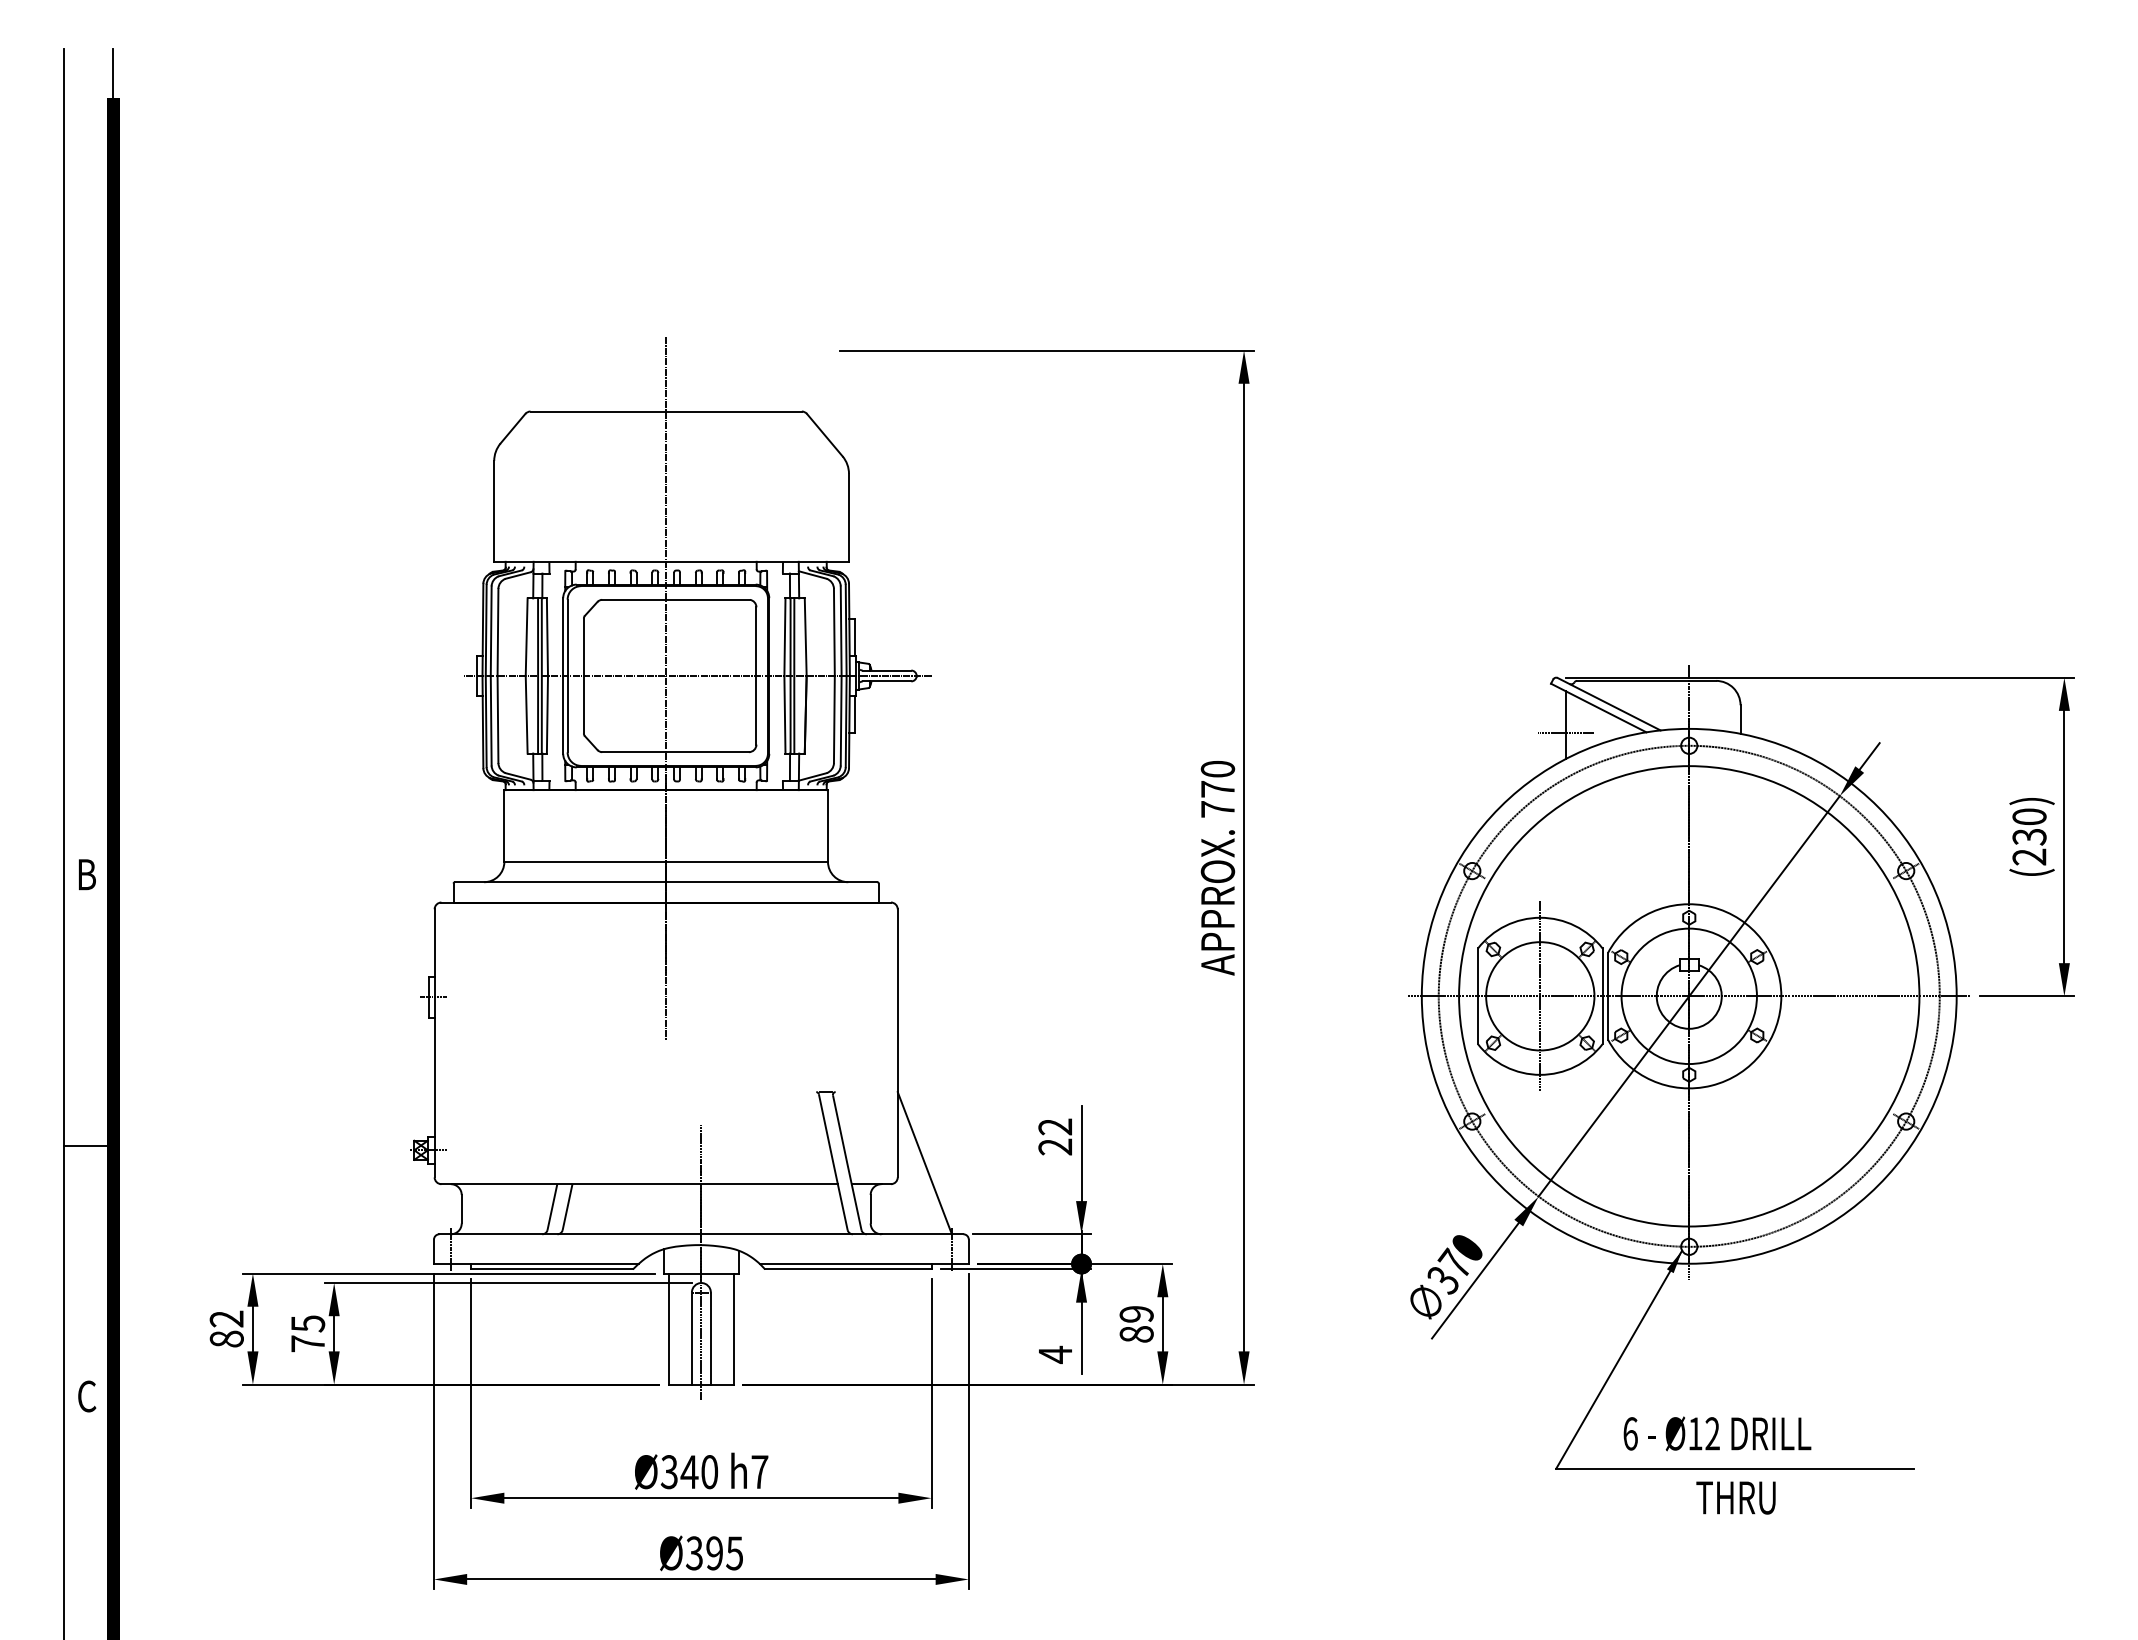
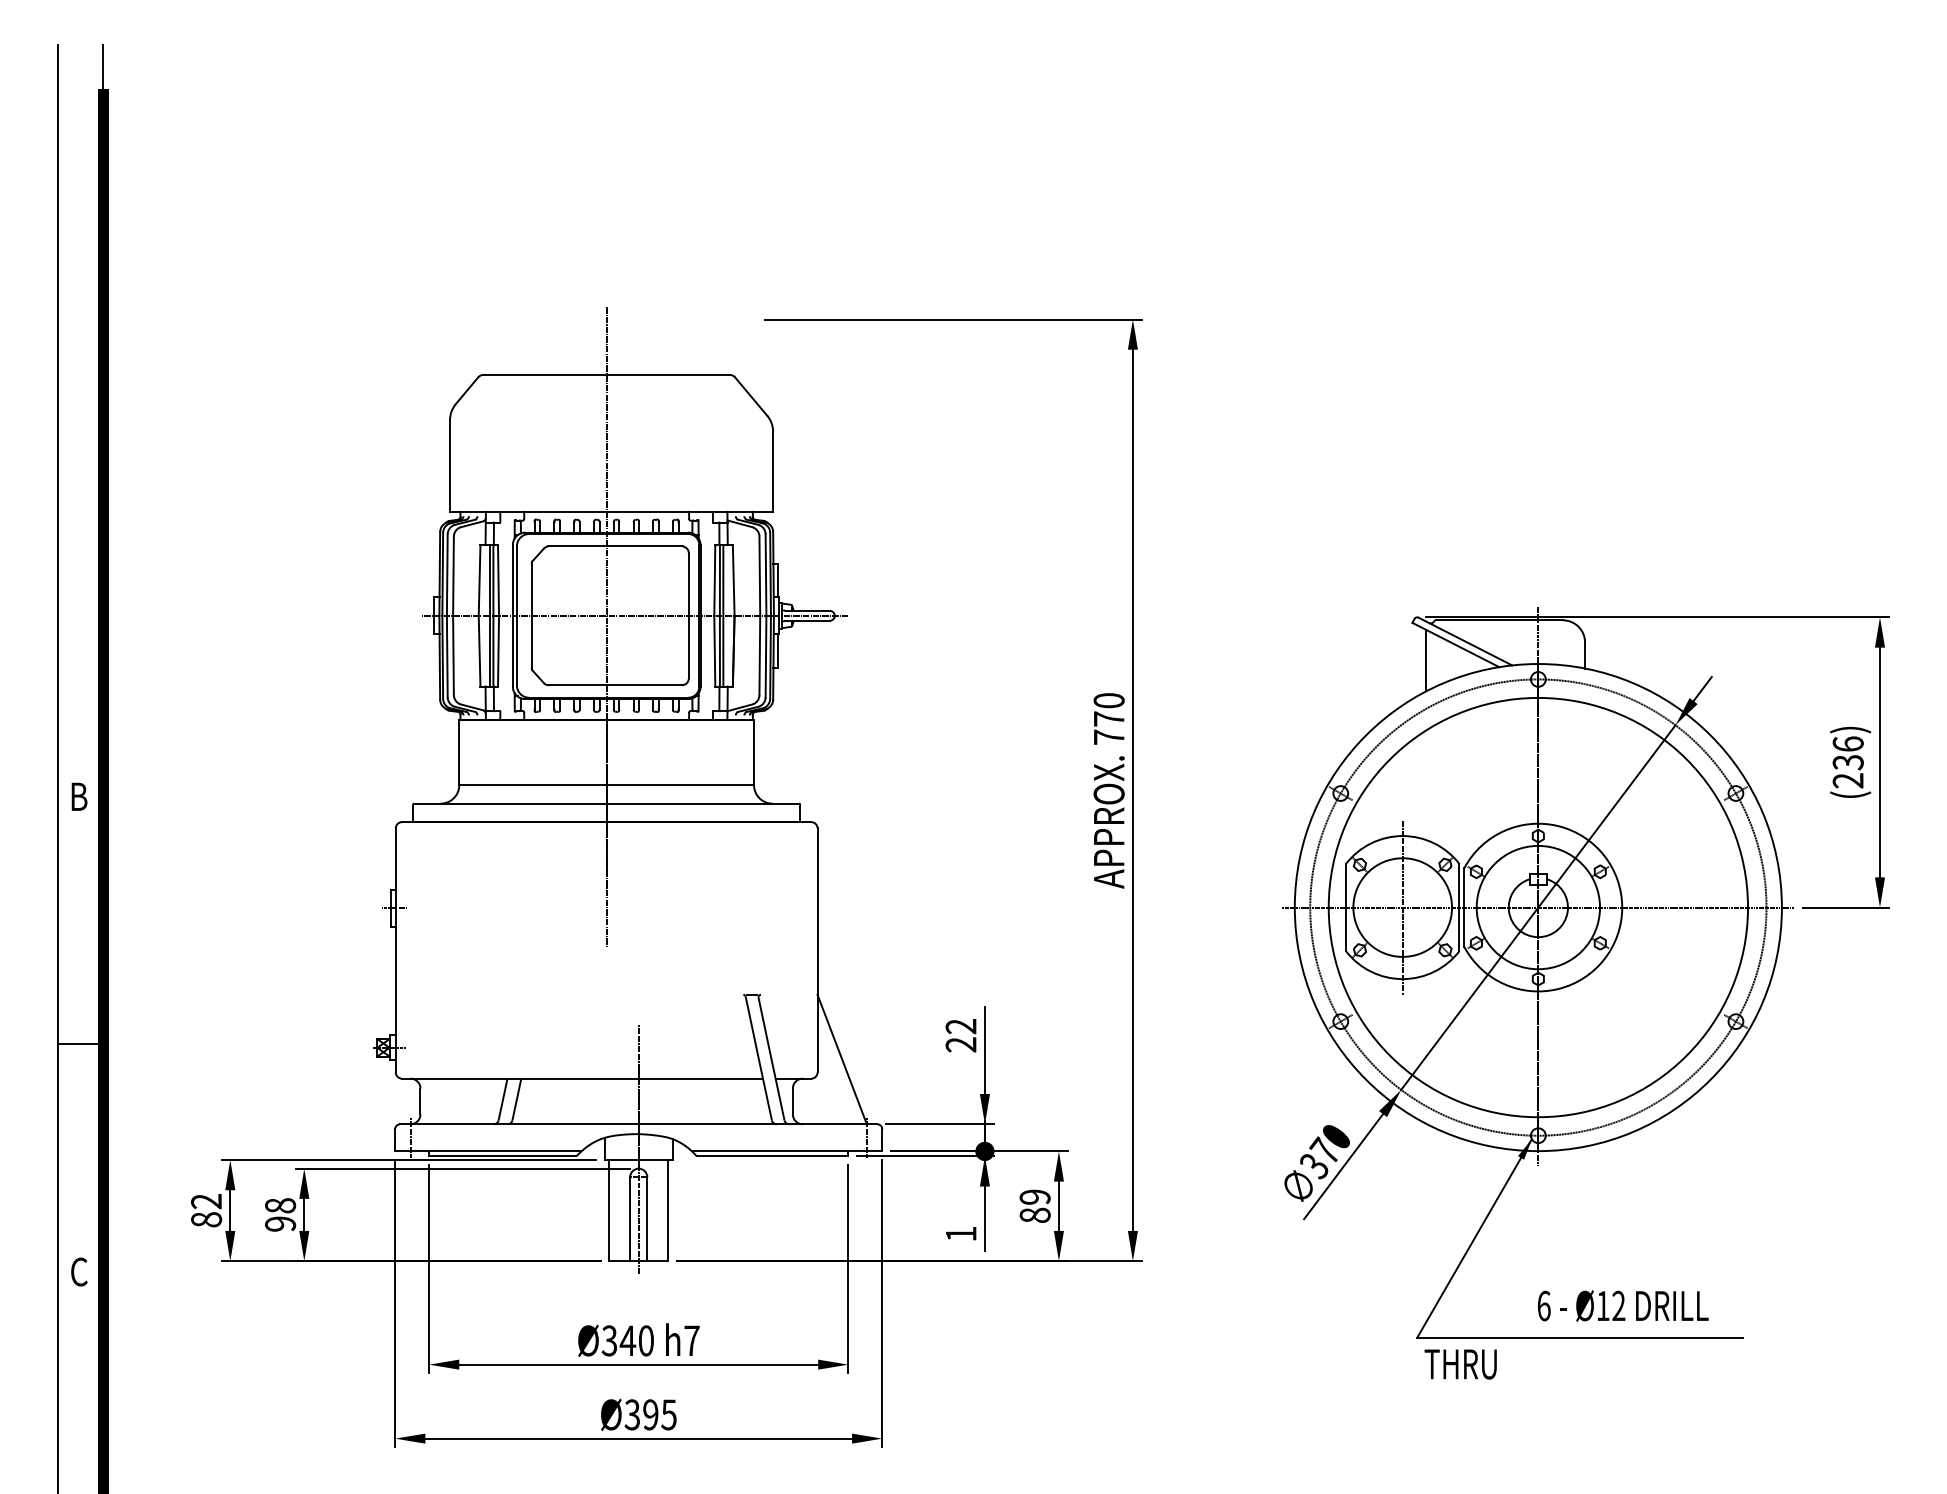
line: (1565, 733) -> (1425, 668), removed
text: (2029, 816) -> (1848, 743), (230) -> (236)
text: (308, 1333) -> (280, 1214), 75 -> 98
text: (1055, 1354) -> (961, 1233), 4 -> 1
text: (1717, 1433) -> (1623, 1305), moved
text: (1735, 1497) -> (1460, 1363), moved

